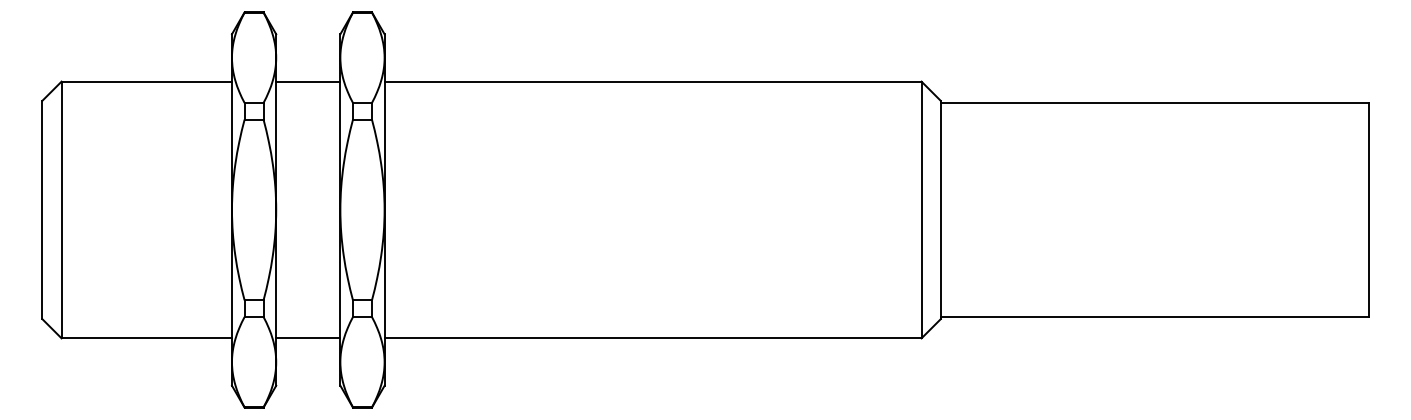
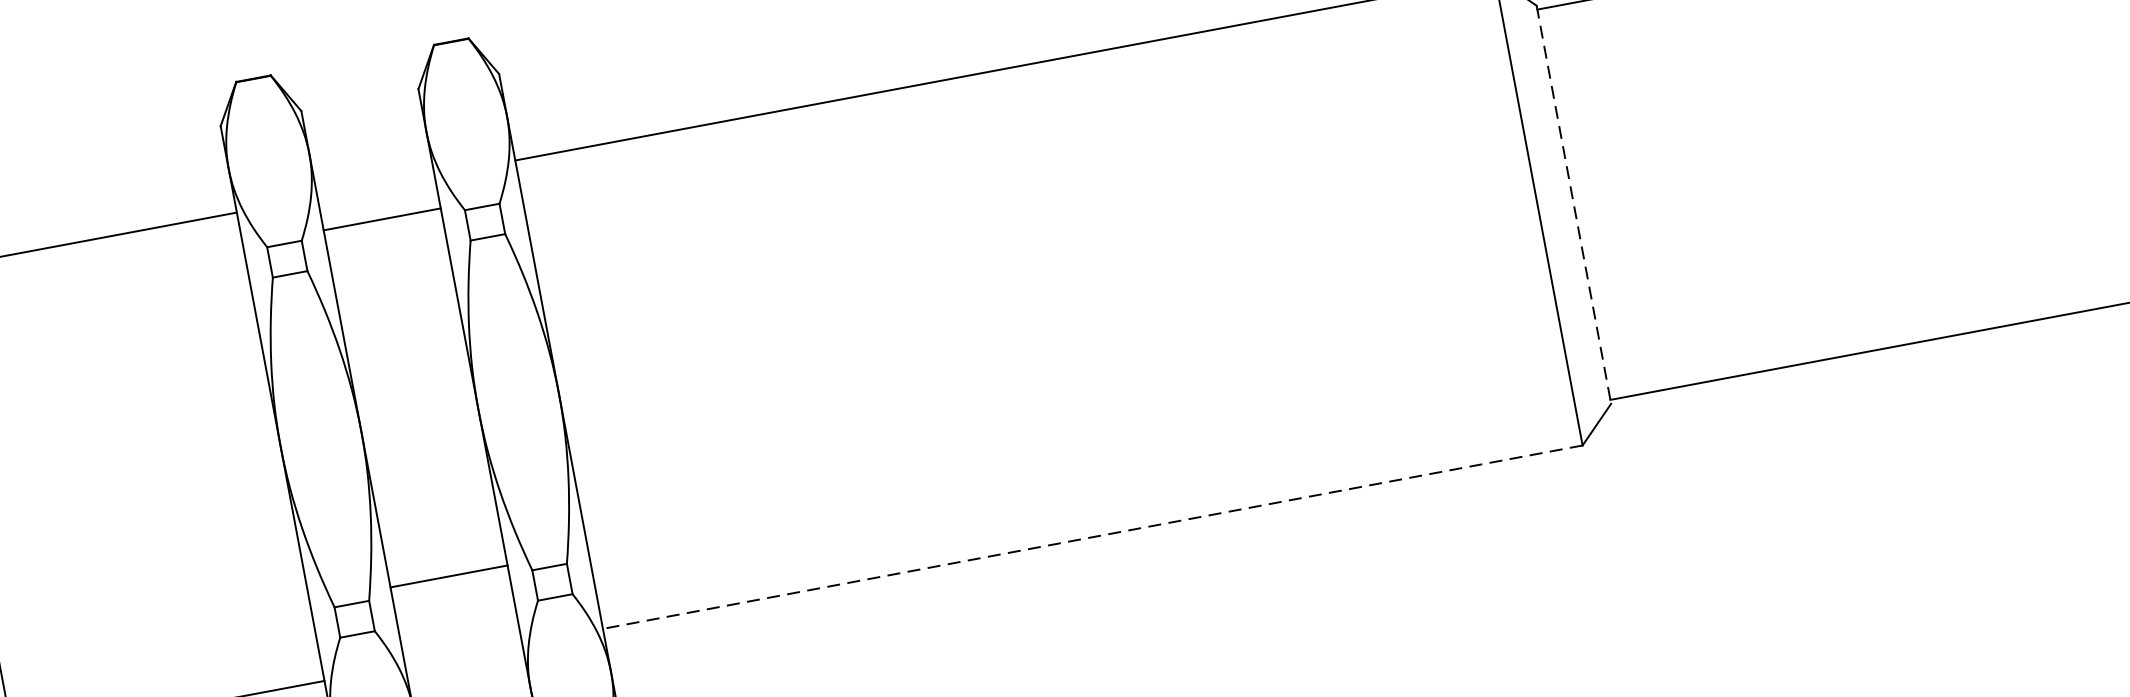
line: (308, 81) -> (382, 219), moved
line: (940, 210) -> (1573, 205), solid -> dashed
line: (308, 338) -> (449, 576), moved
line: (652, 338) -> (1091, 537), solid -> dashed

